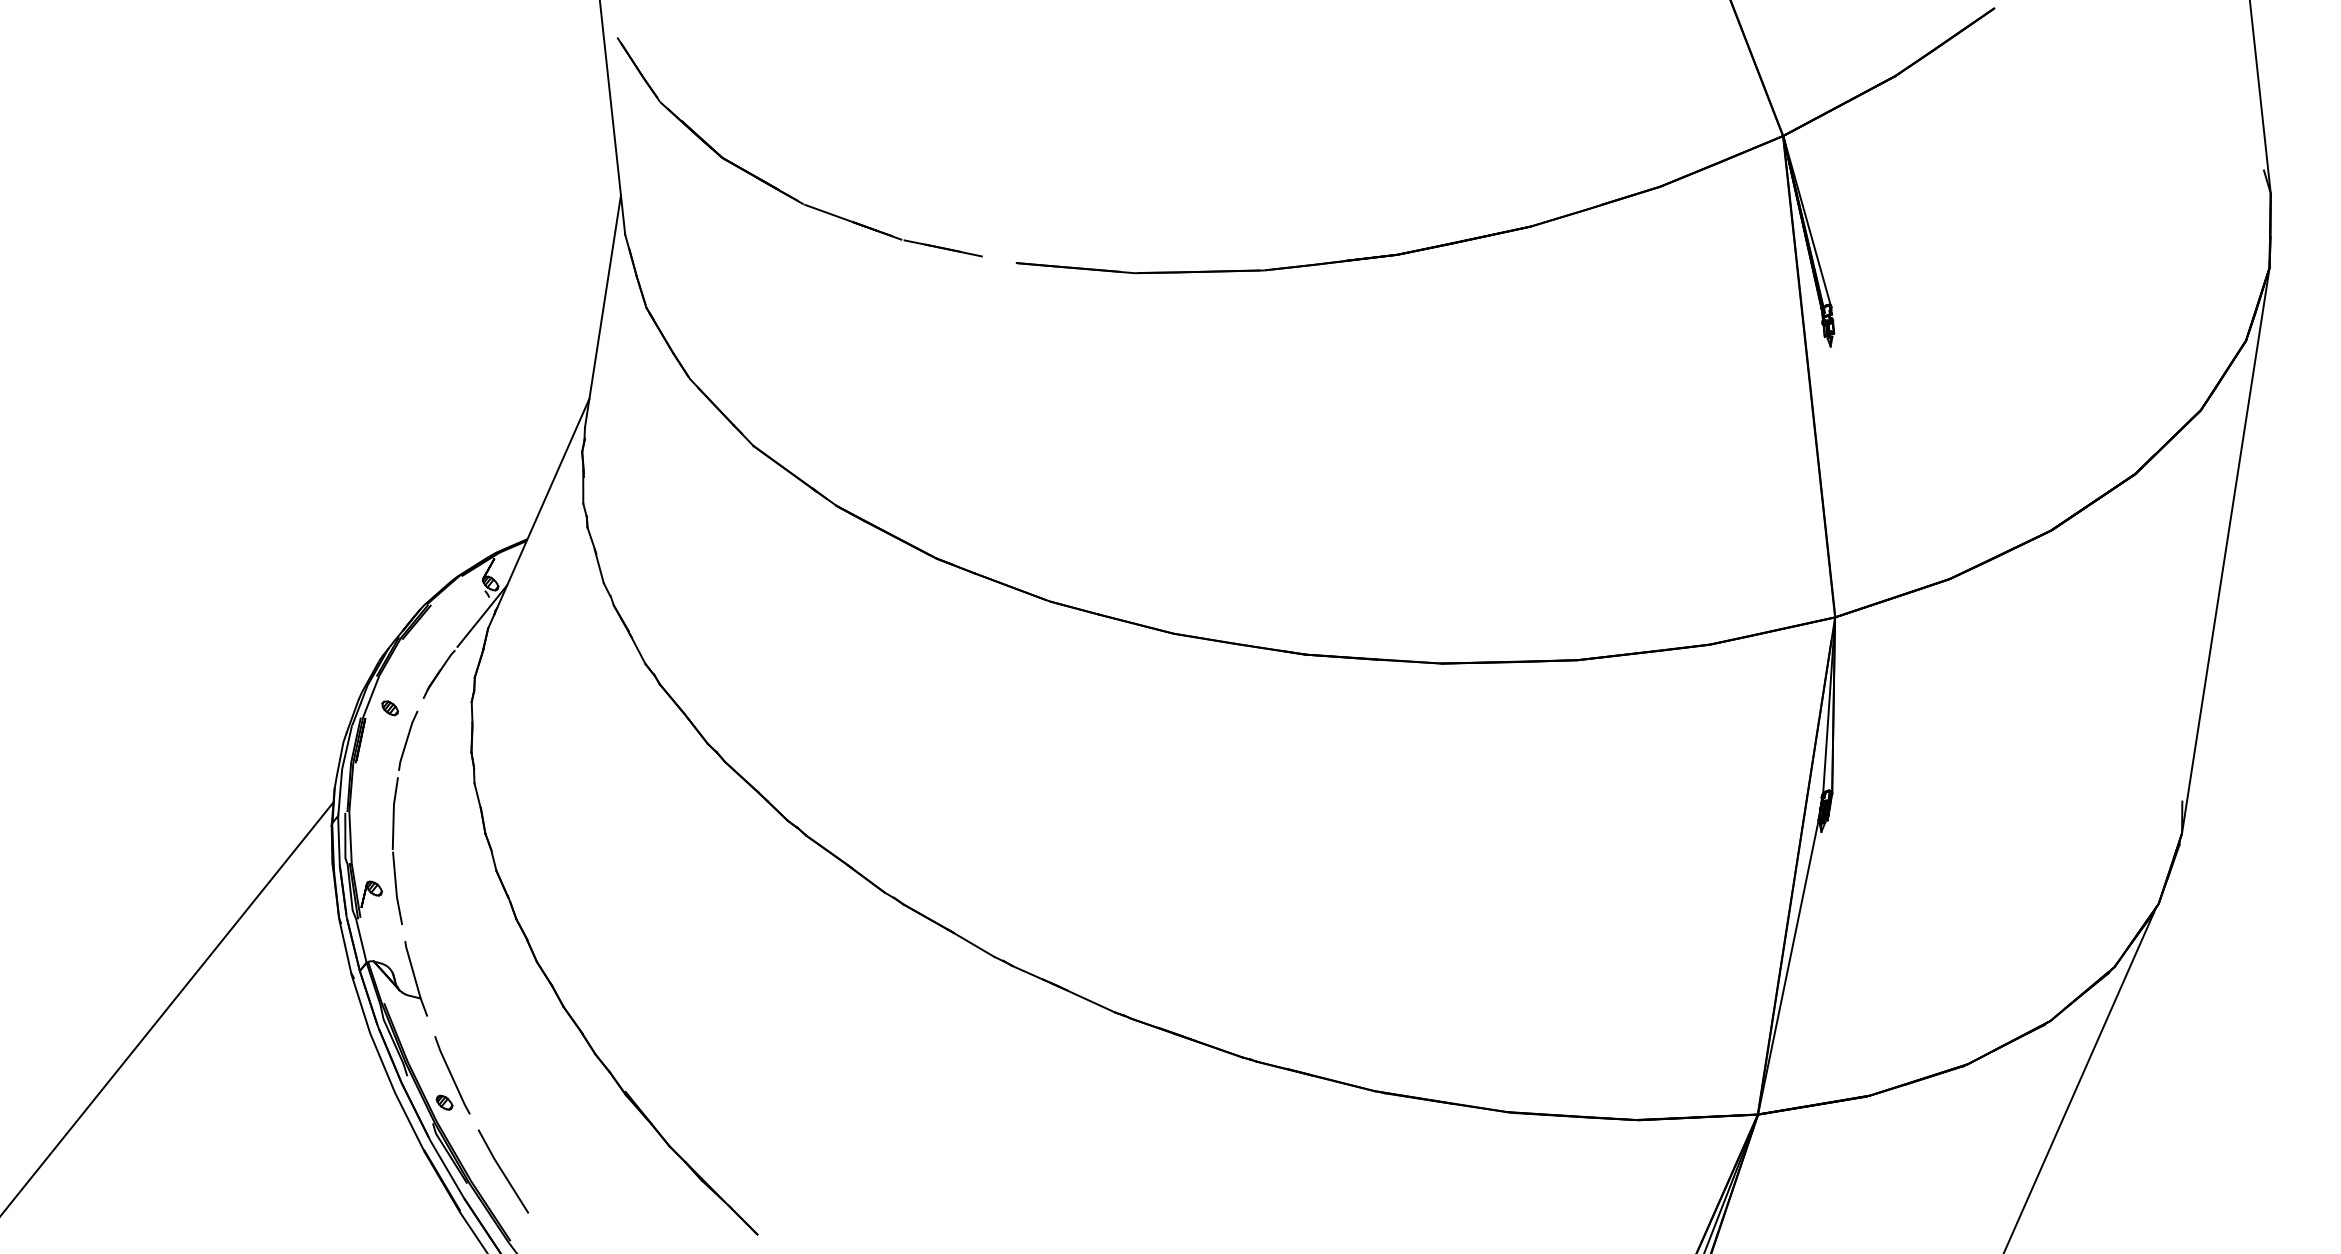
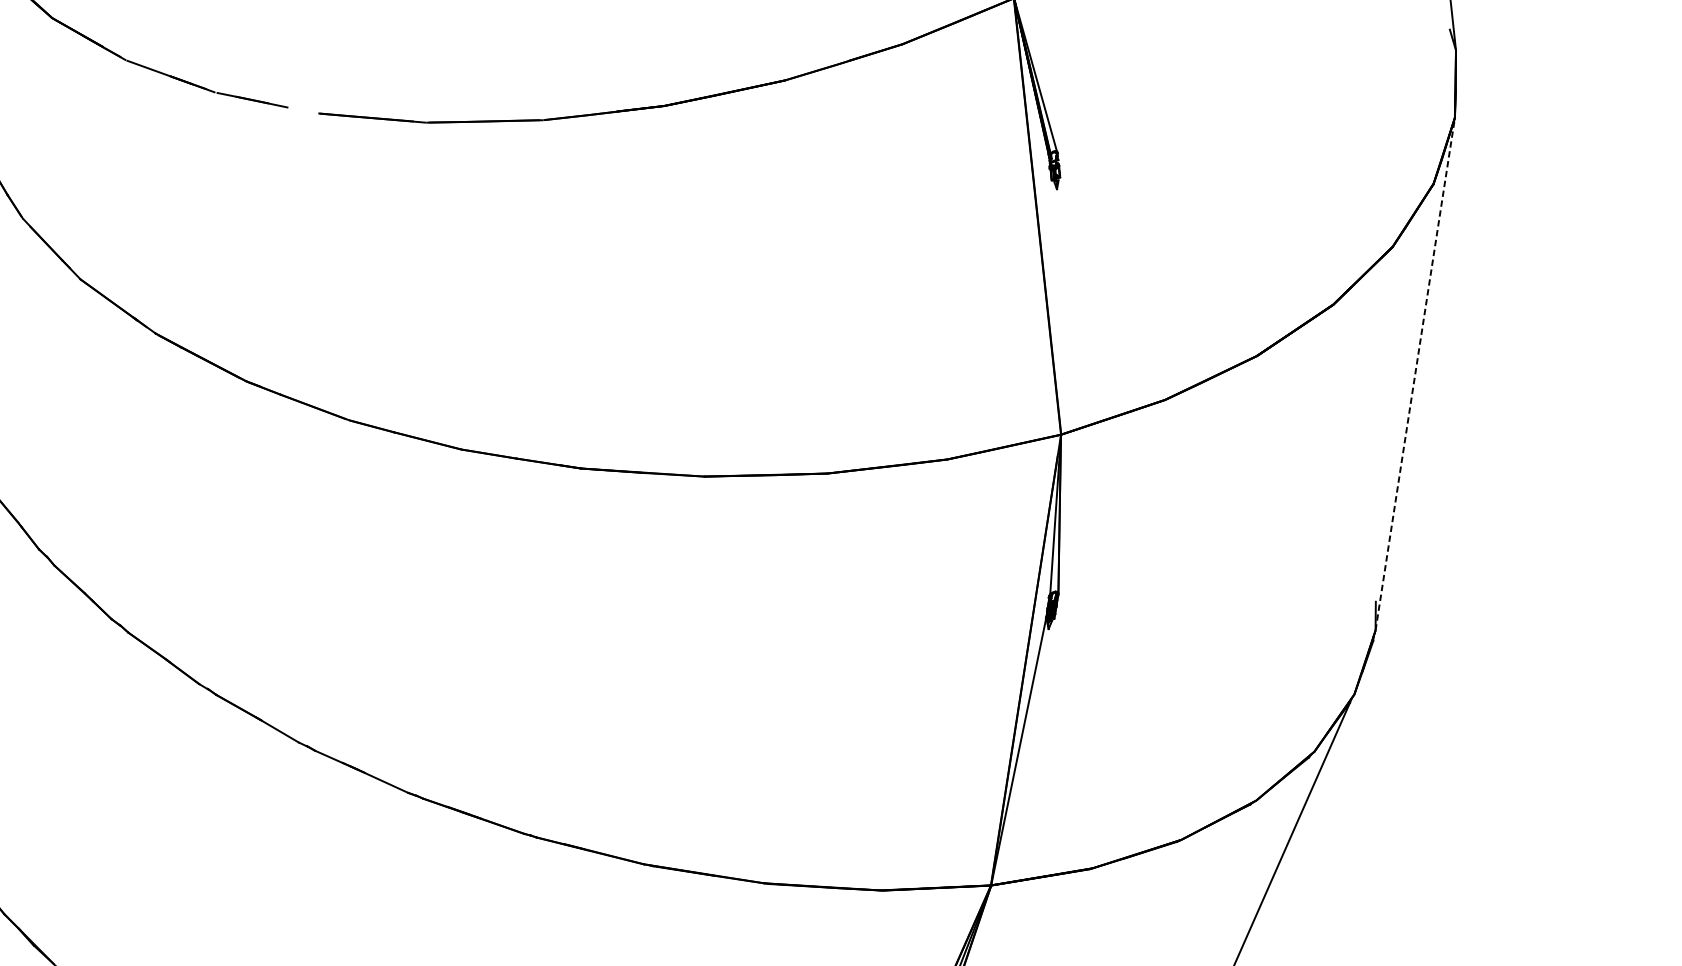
line: (2225, 550) -> (1414, 374), solid -> dashed

